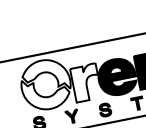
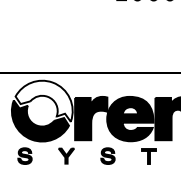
fill: (86, 82) -> (91, 118), added
fill: (45, 92) -> (39, 120), added

